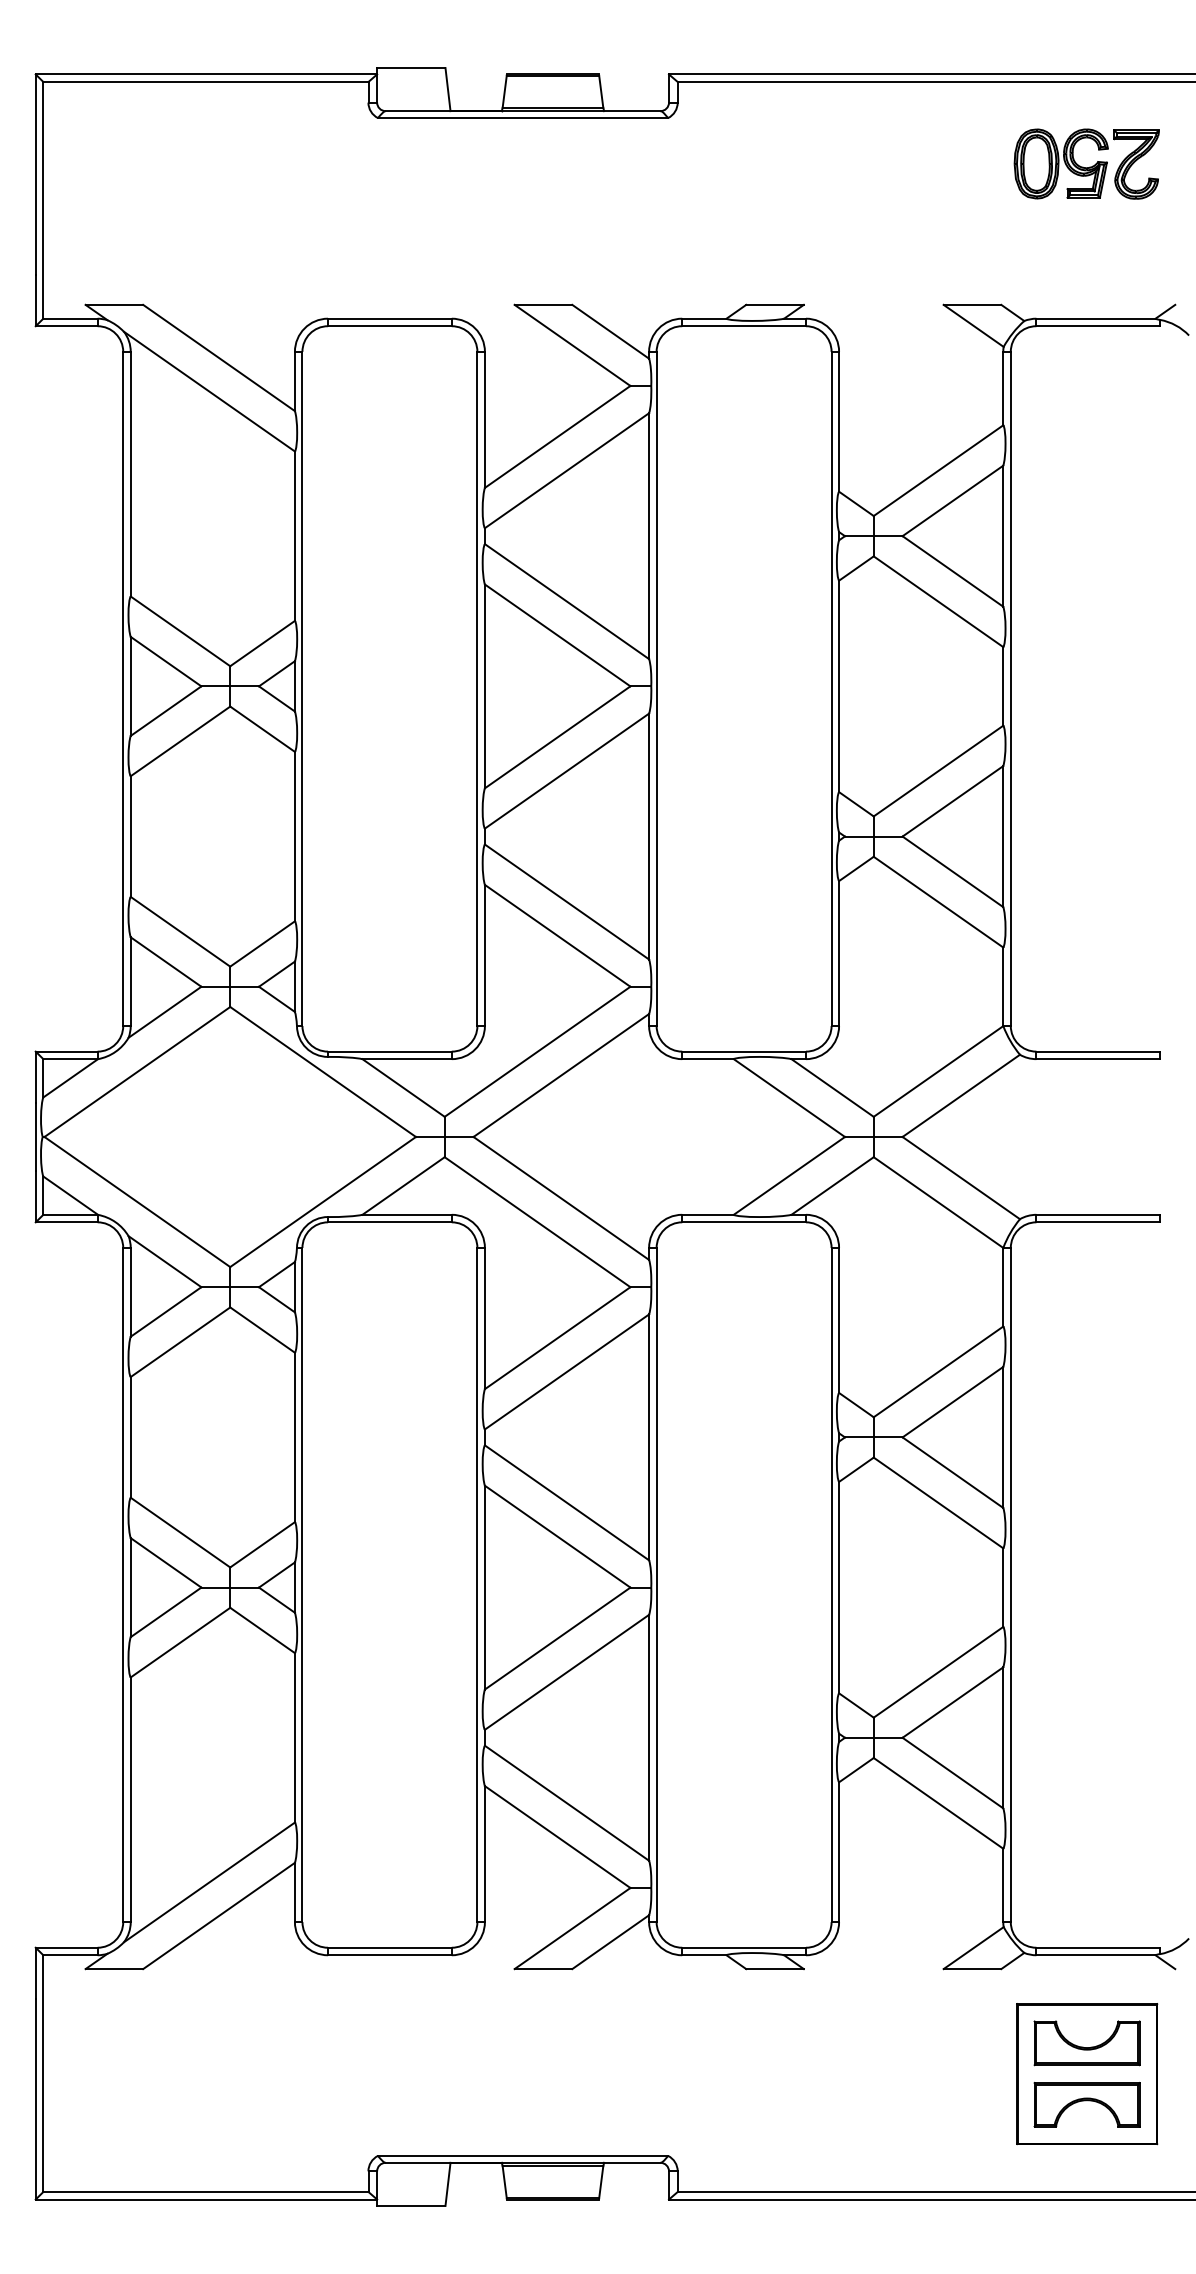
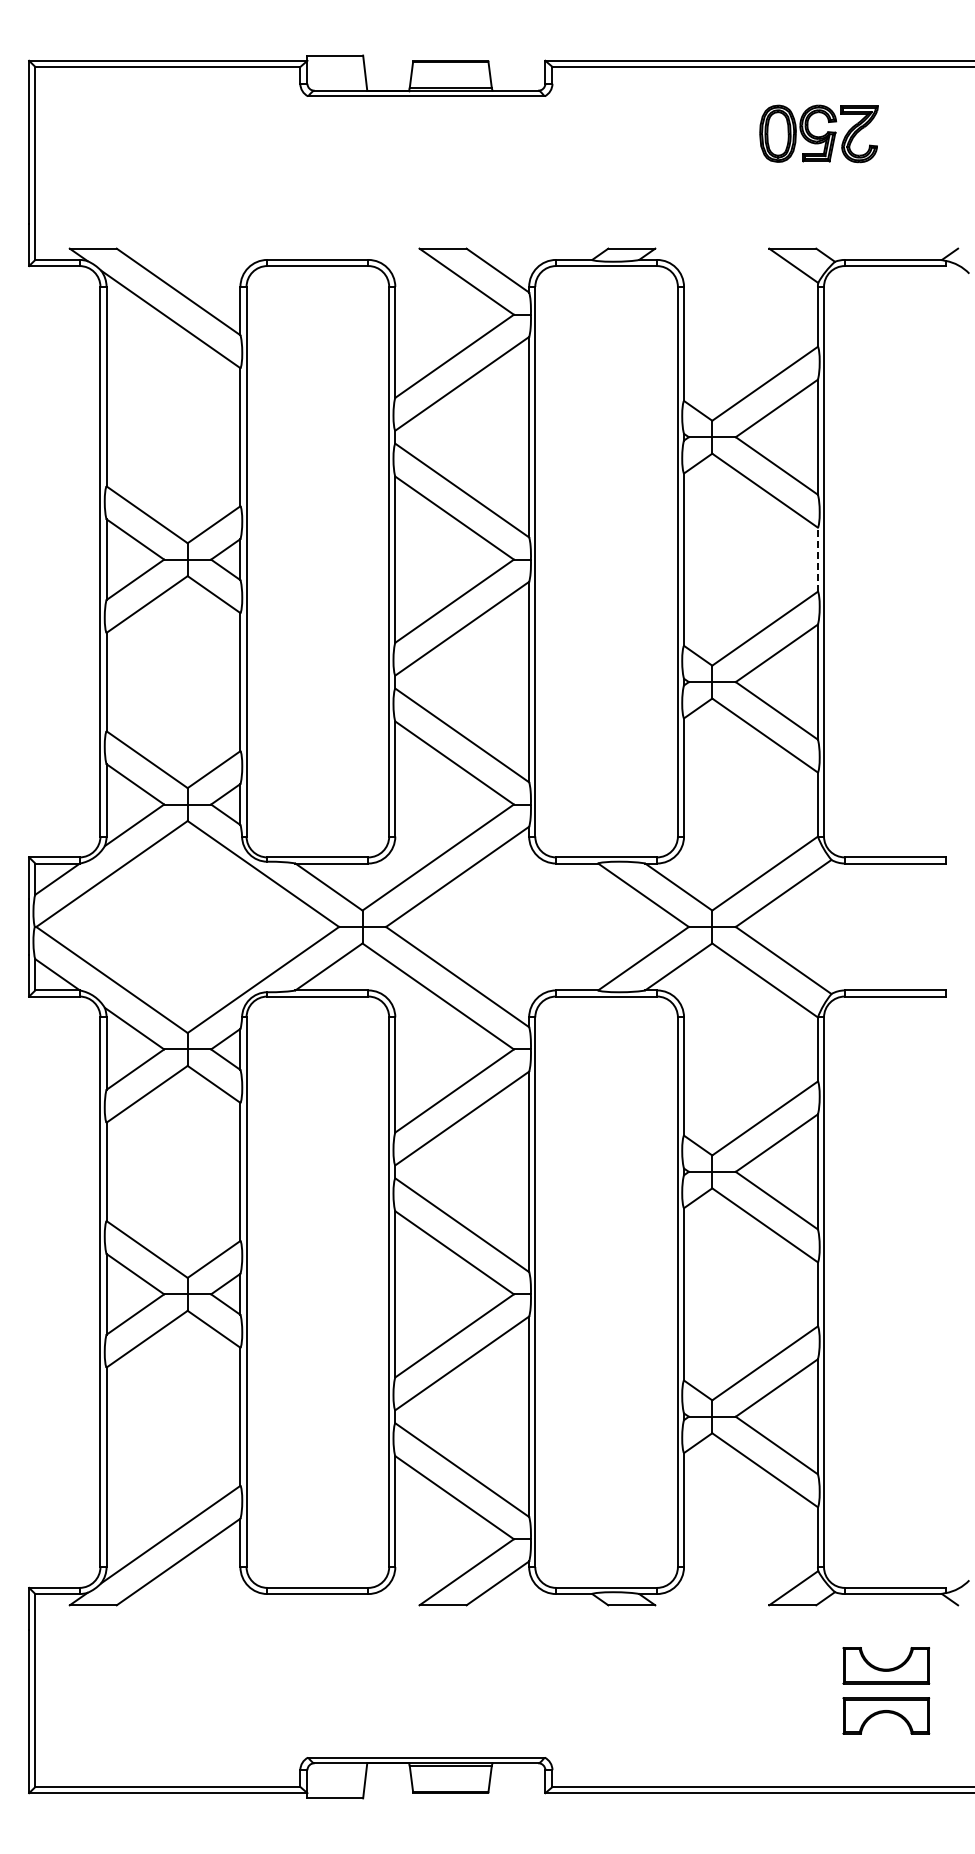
part: (1086, 163) -> (818, 133), moved
line: (1002, 686) -> (817, 559), solid -> dashed
part: (1087, 2073) -> (886, 1690), removed

